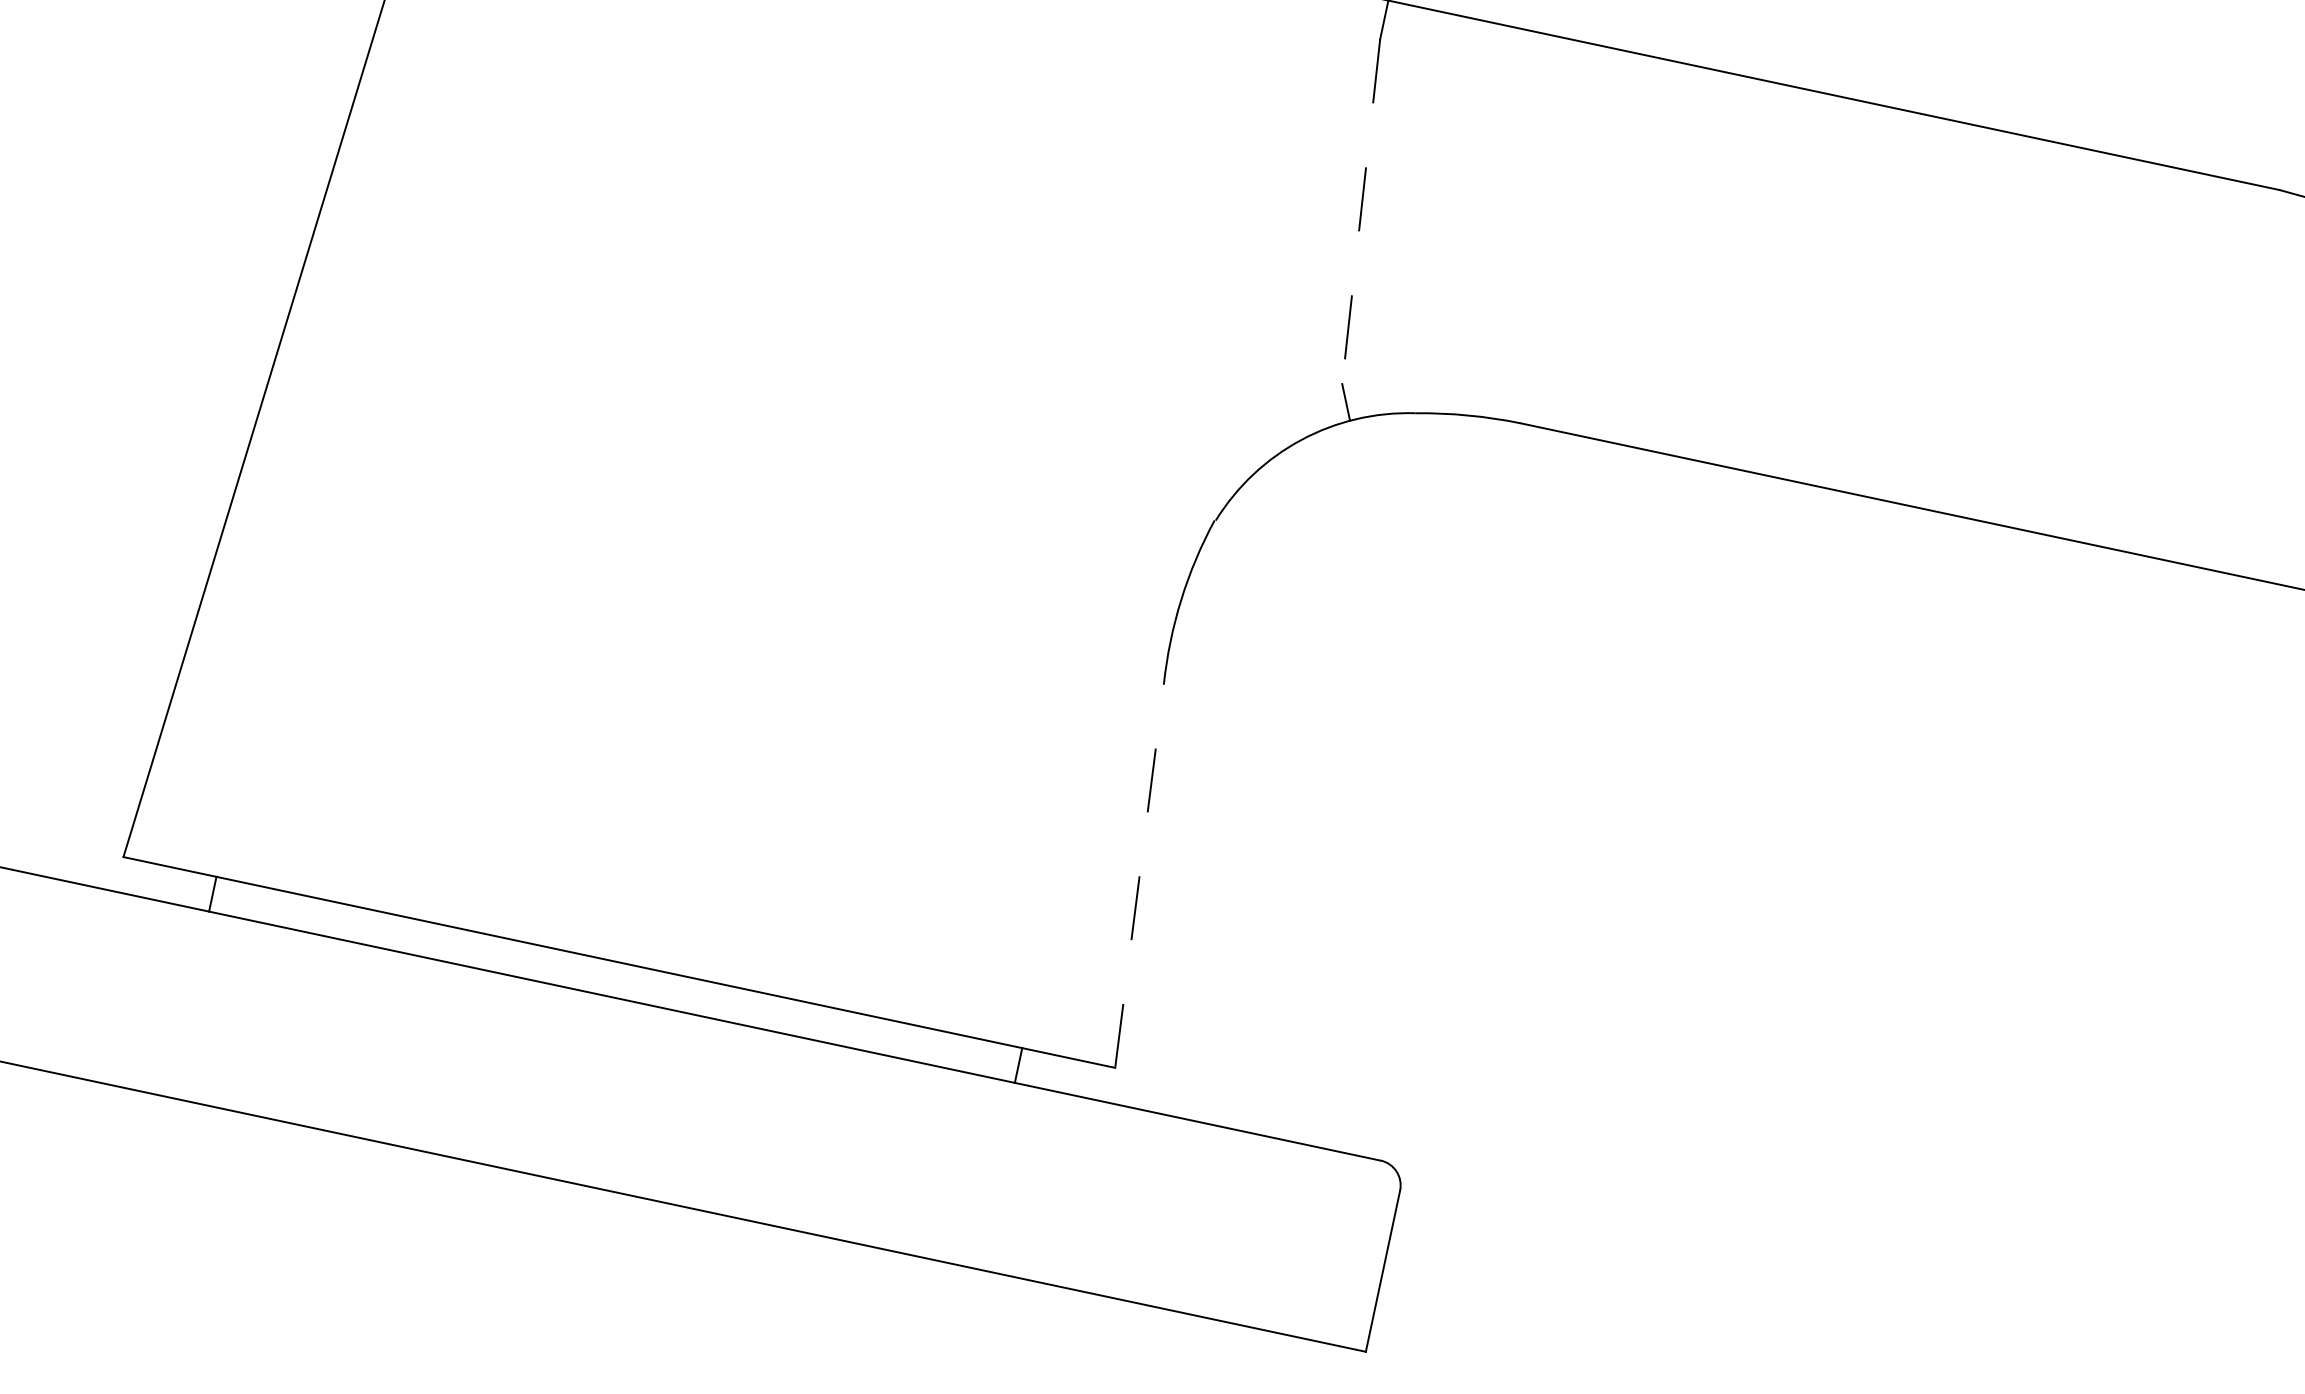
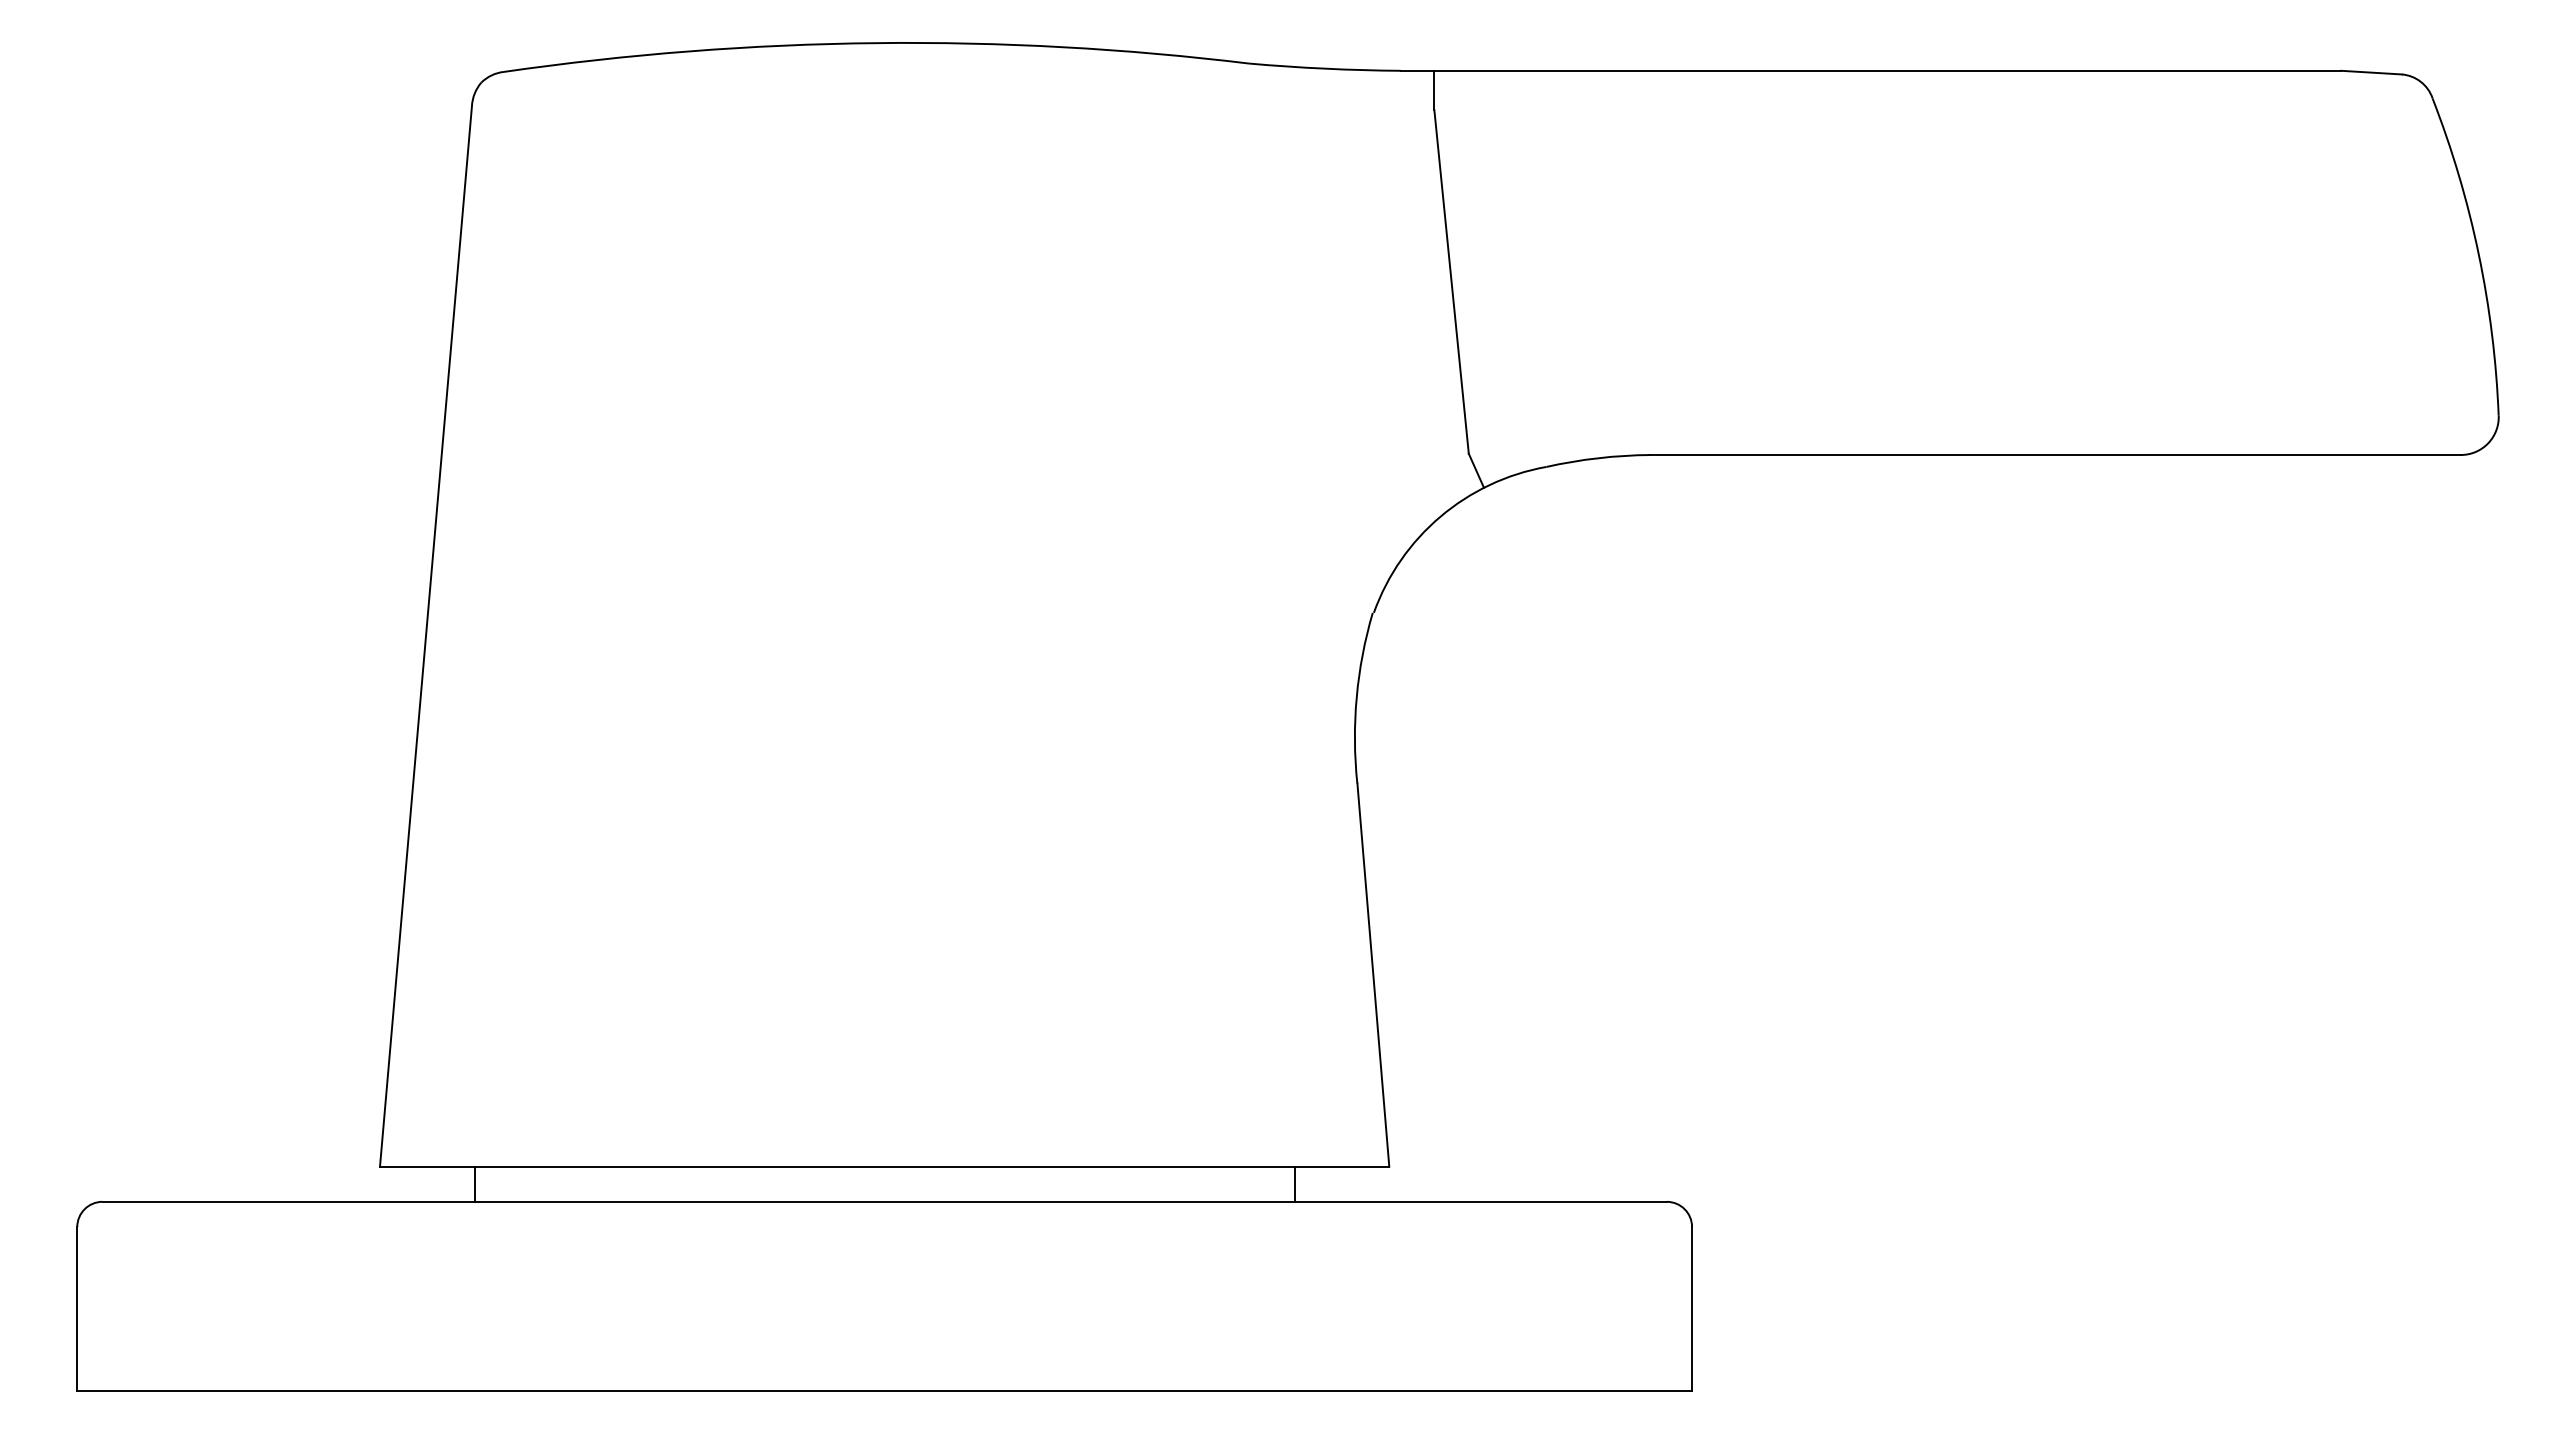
line: (1361, 211) -> (1451, 281), dashed -> solid
line: (1139, 875) -> (1373, 974), dashed -> solid

